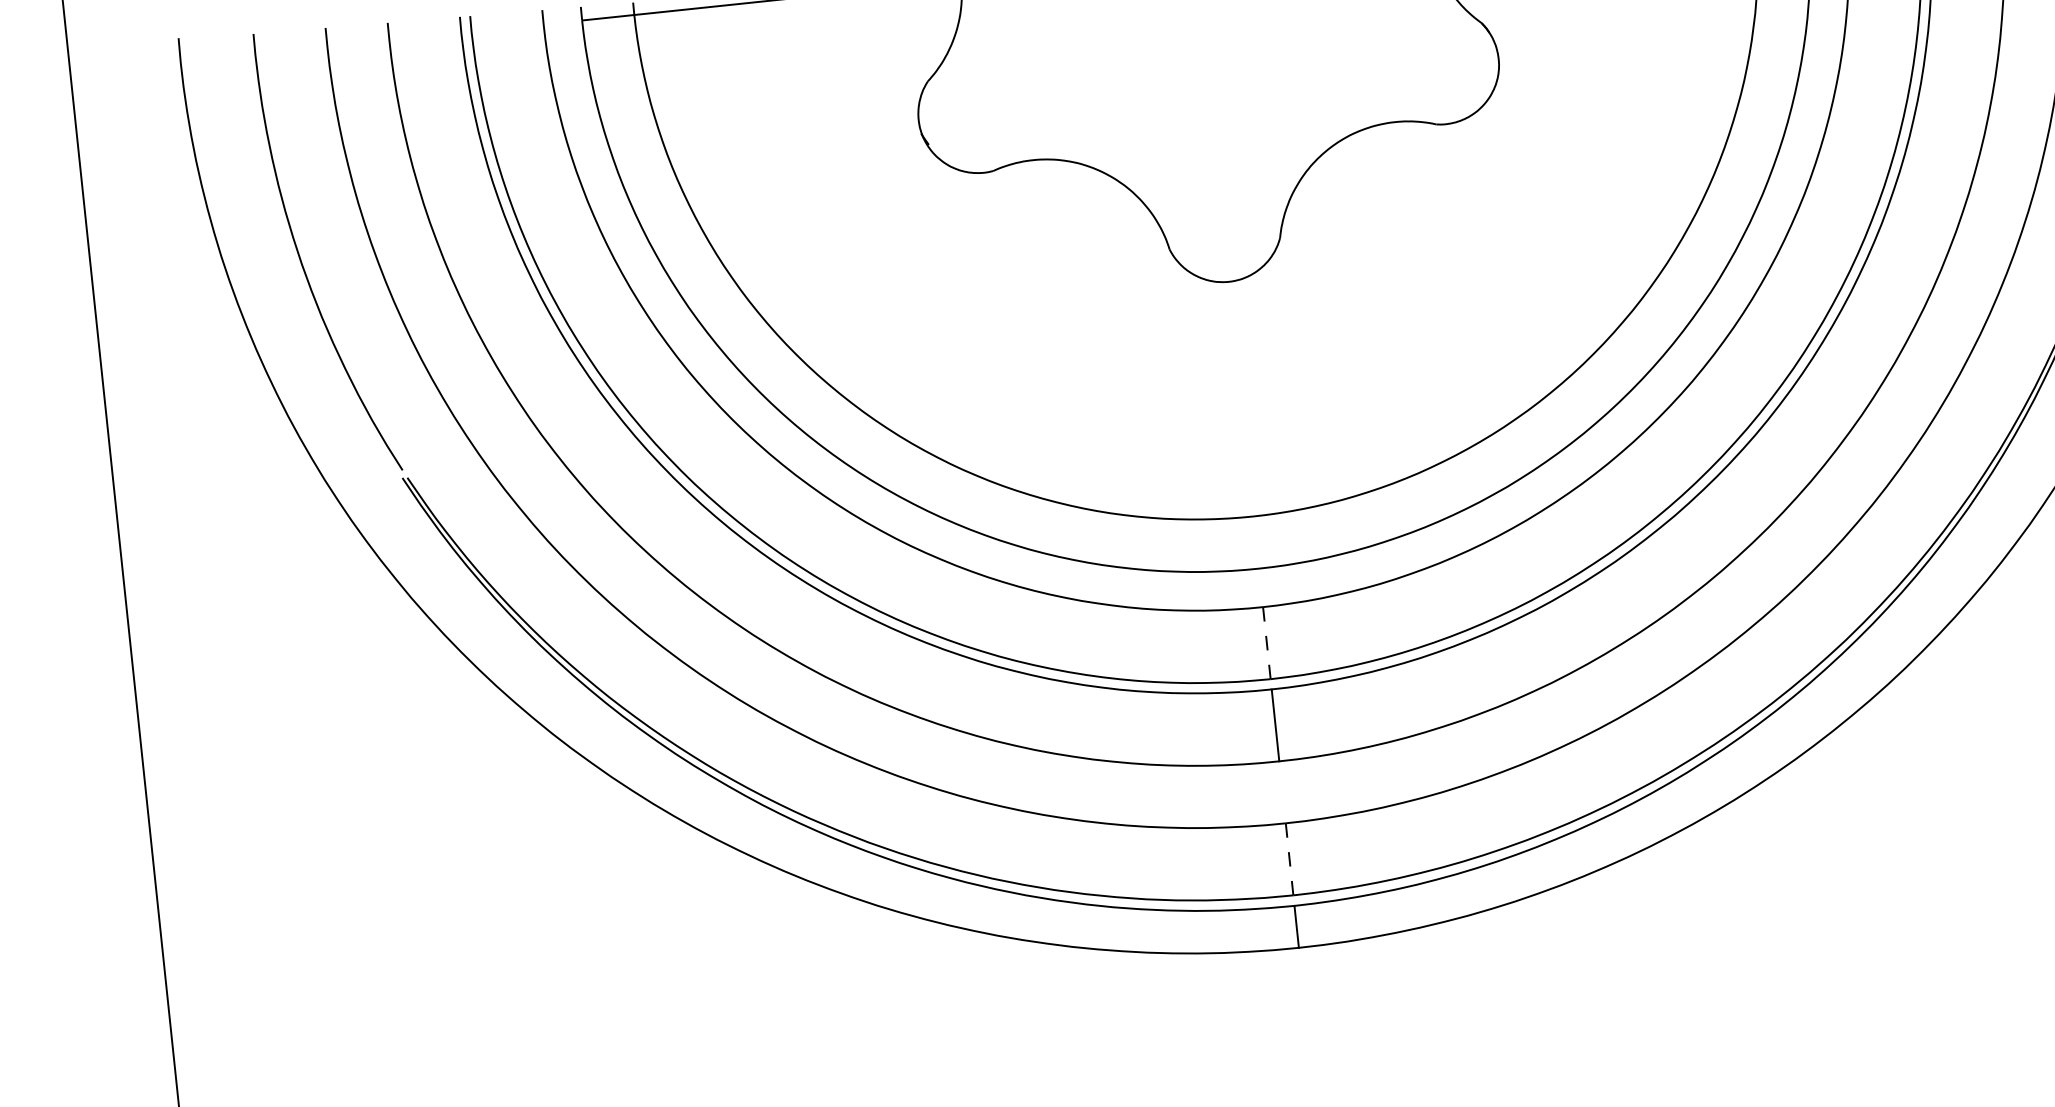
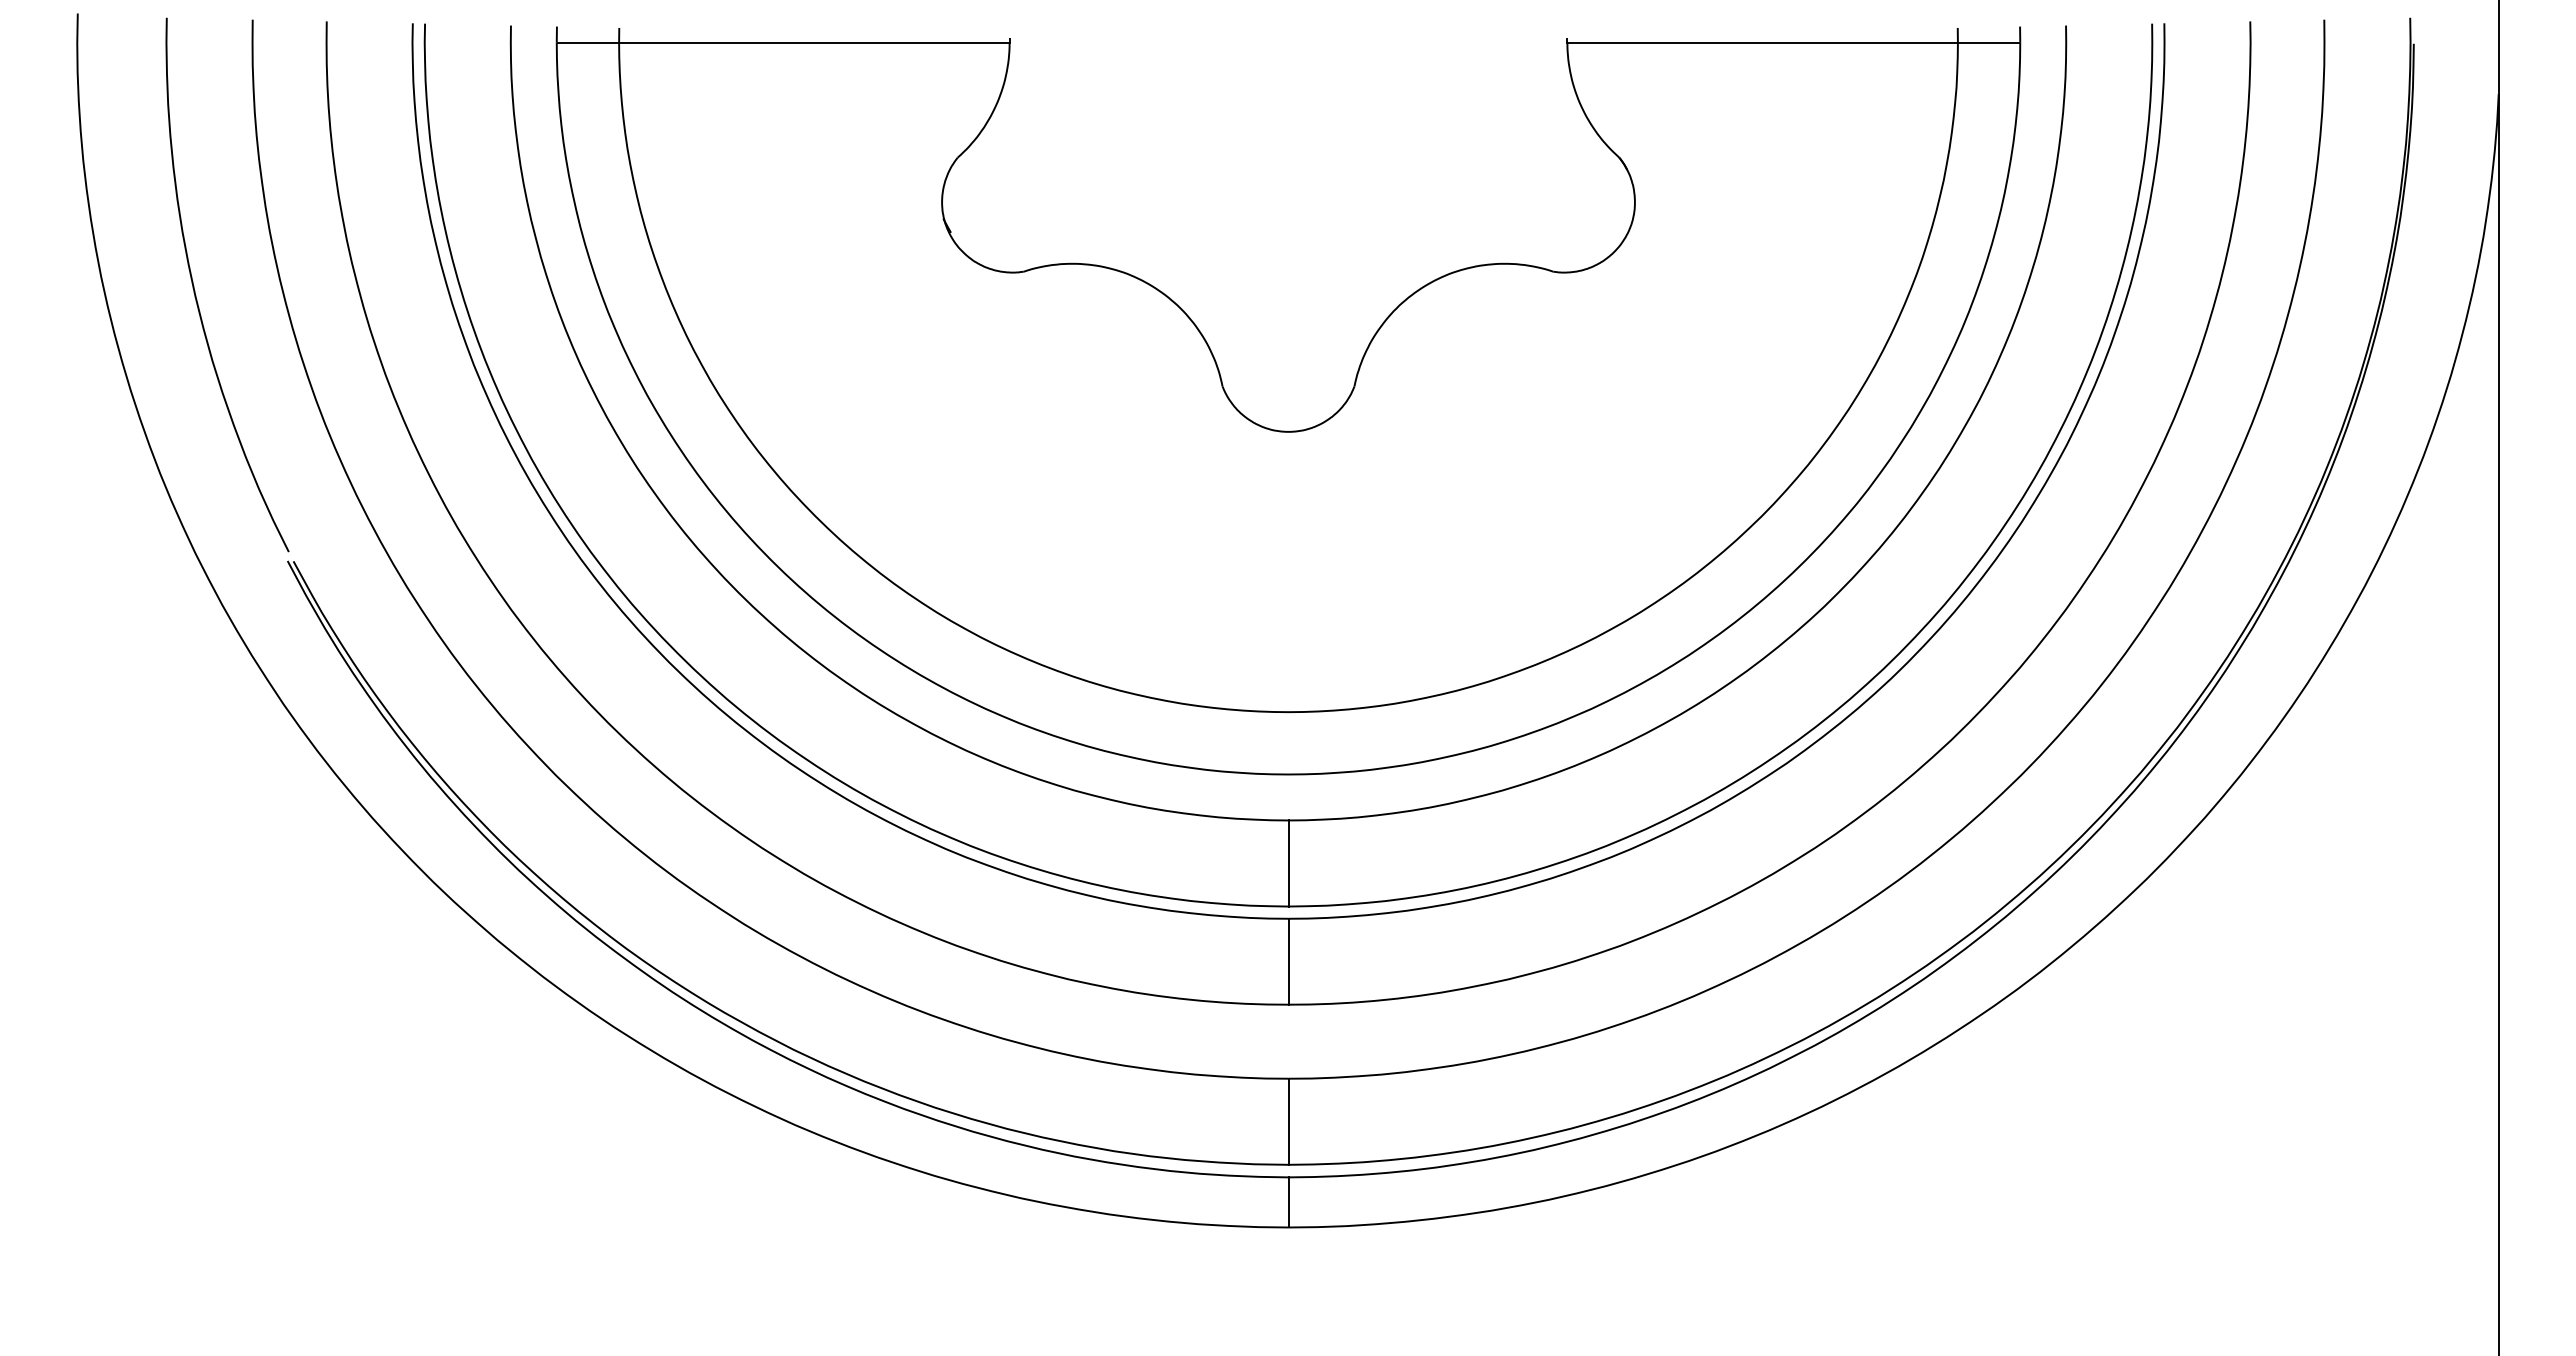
line: (1266, 643) -> (1288, 864), dashed -> solid
line: (1289, 859) -> (1288, 1121), dashed -> solid

